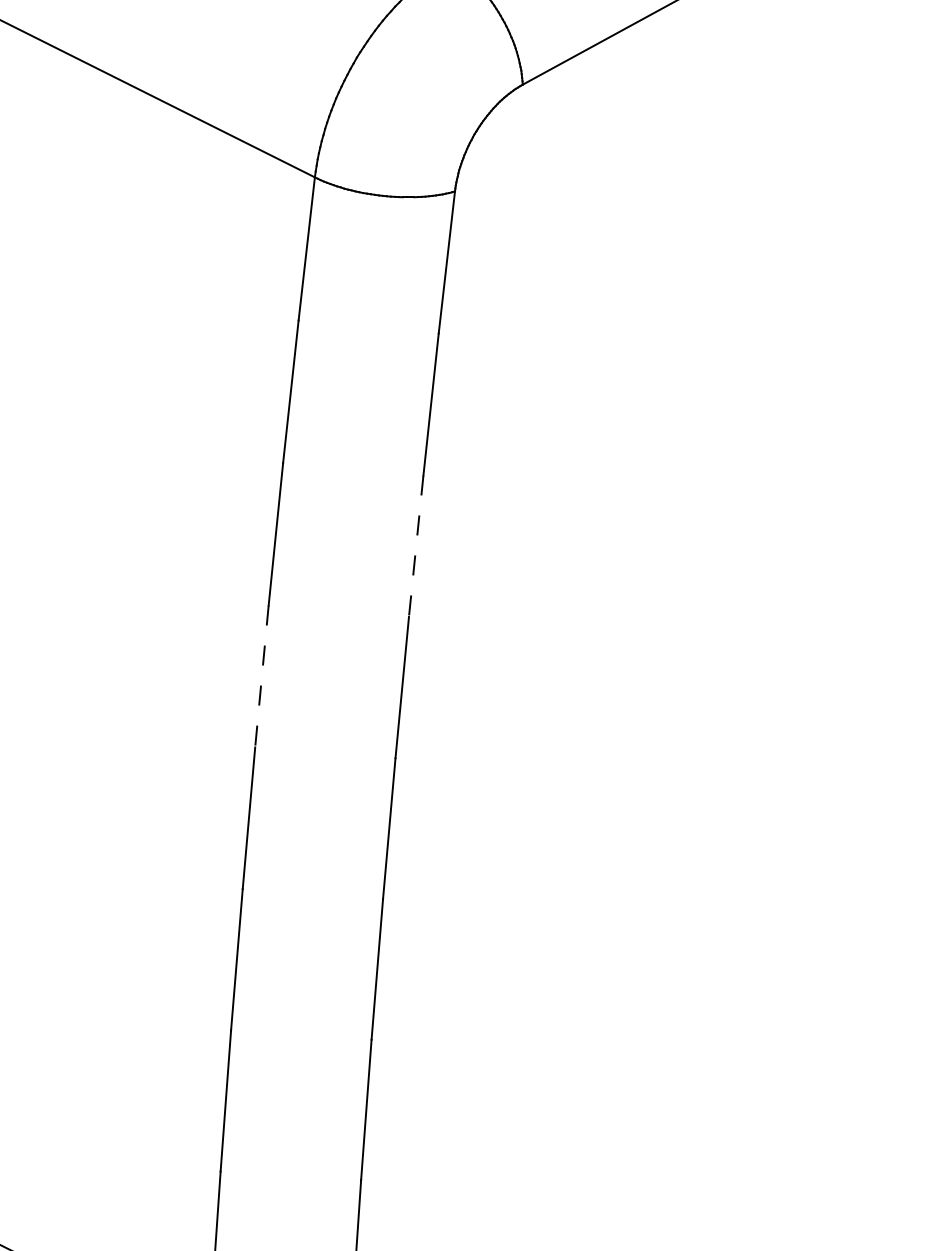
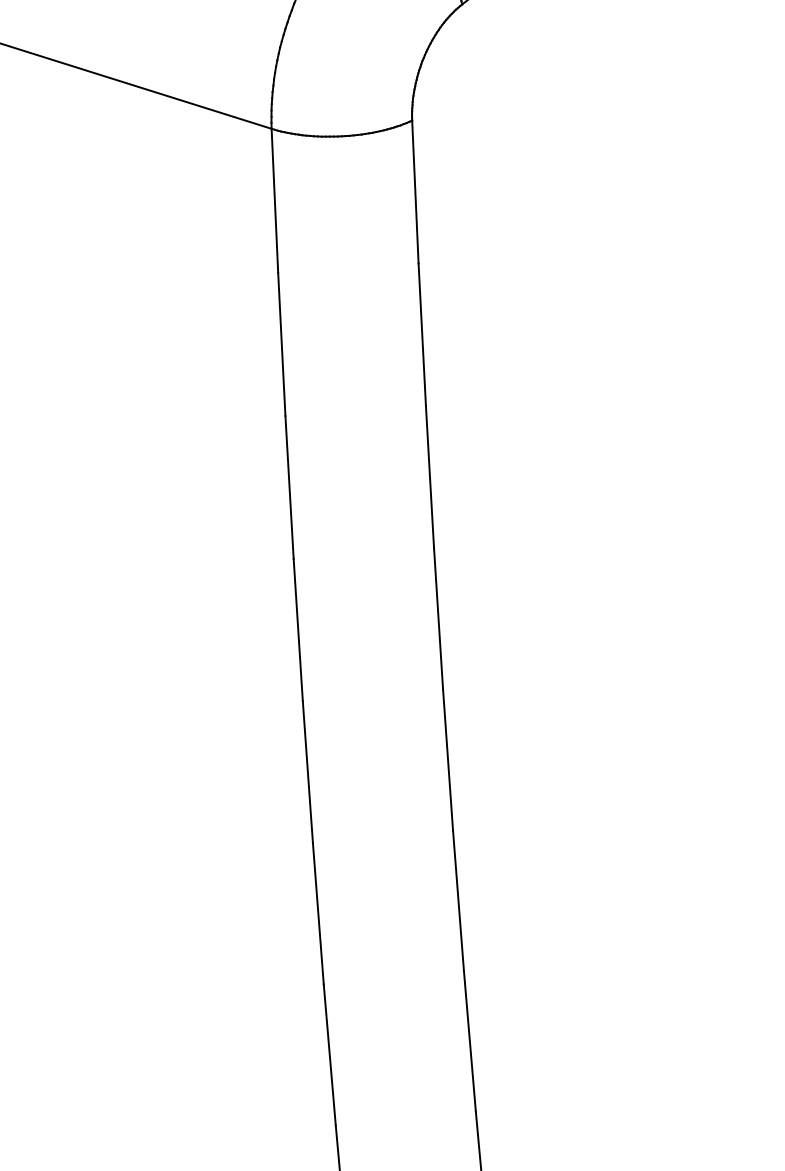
line: (416, 546) -> (430, 477), dashed -> solid
line: (261, 676) -> (297, 630), dashed -> solid

